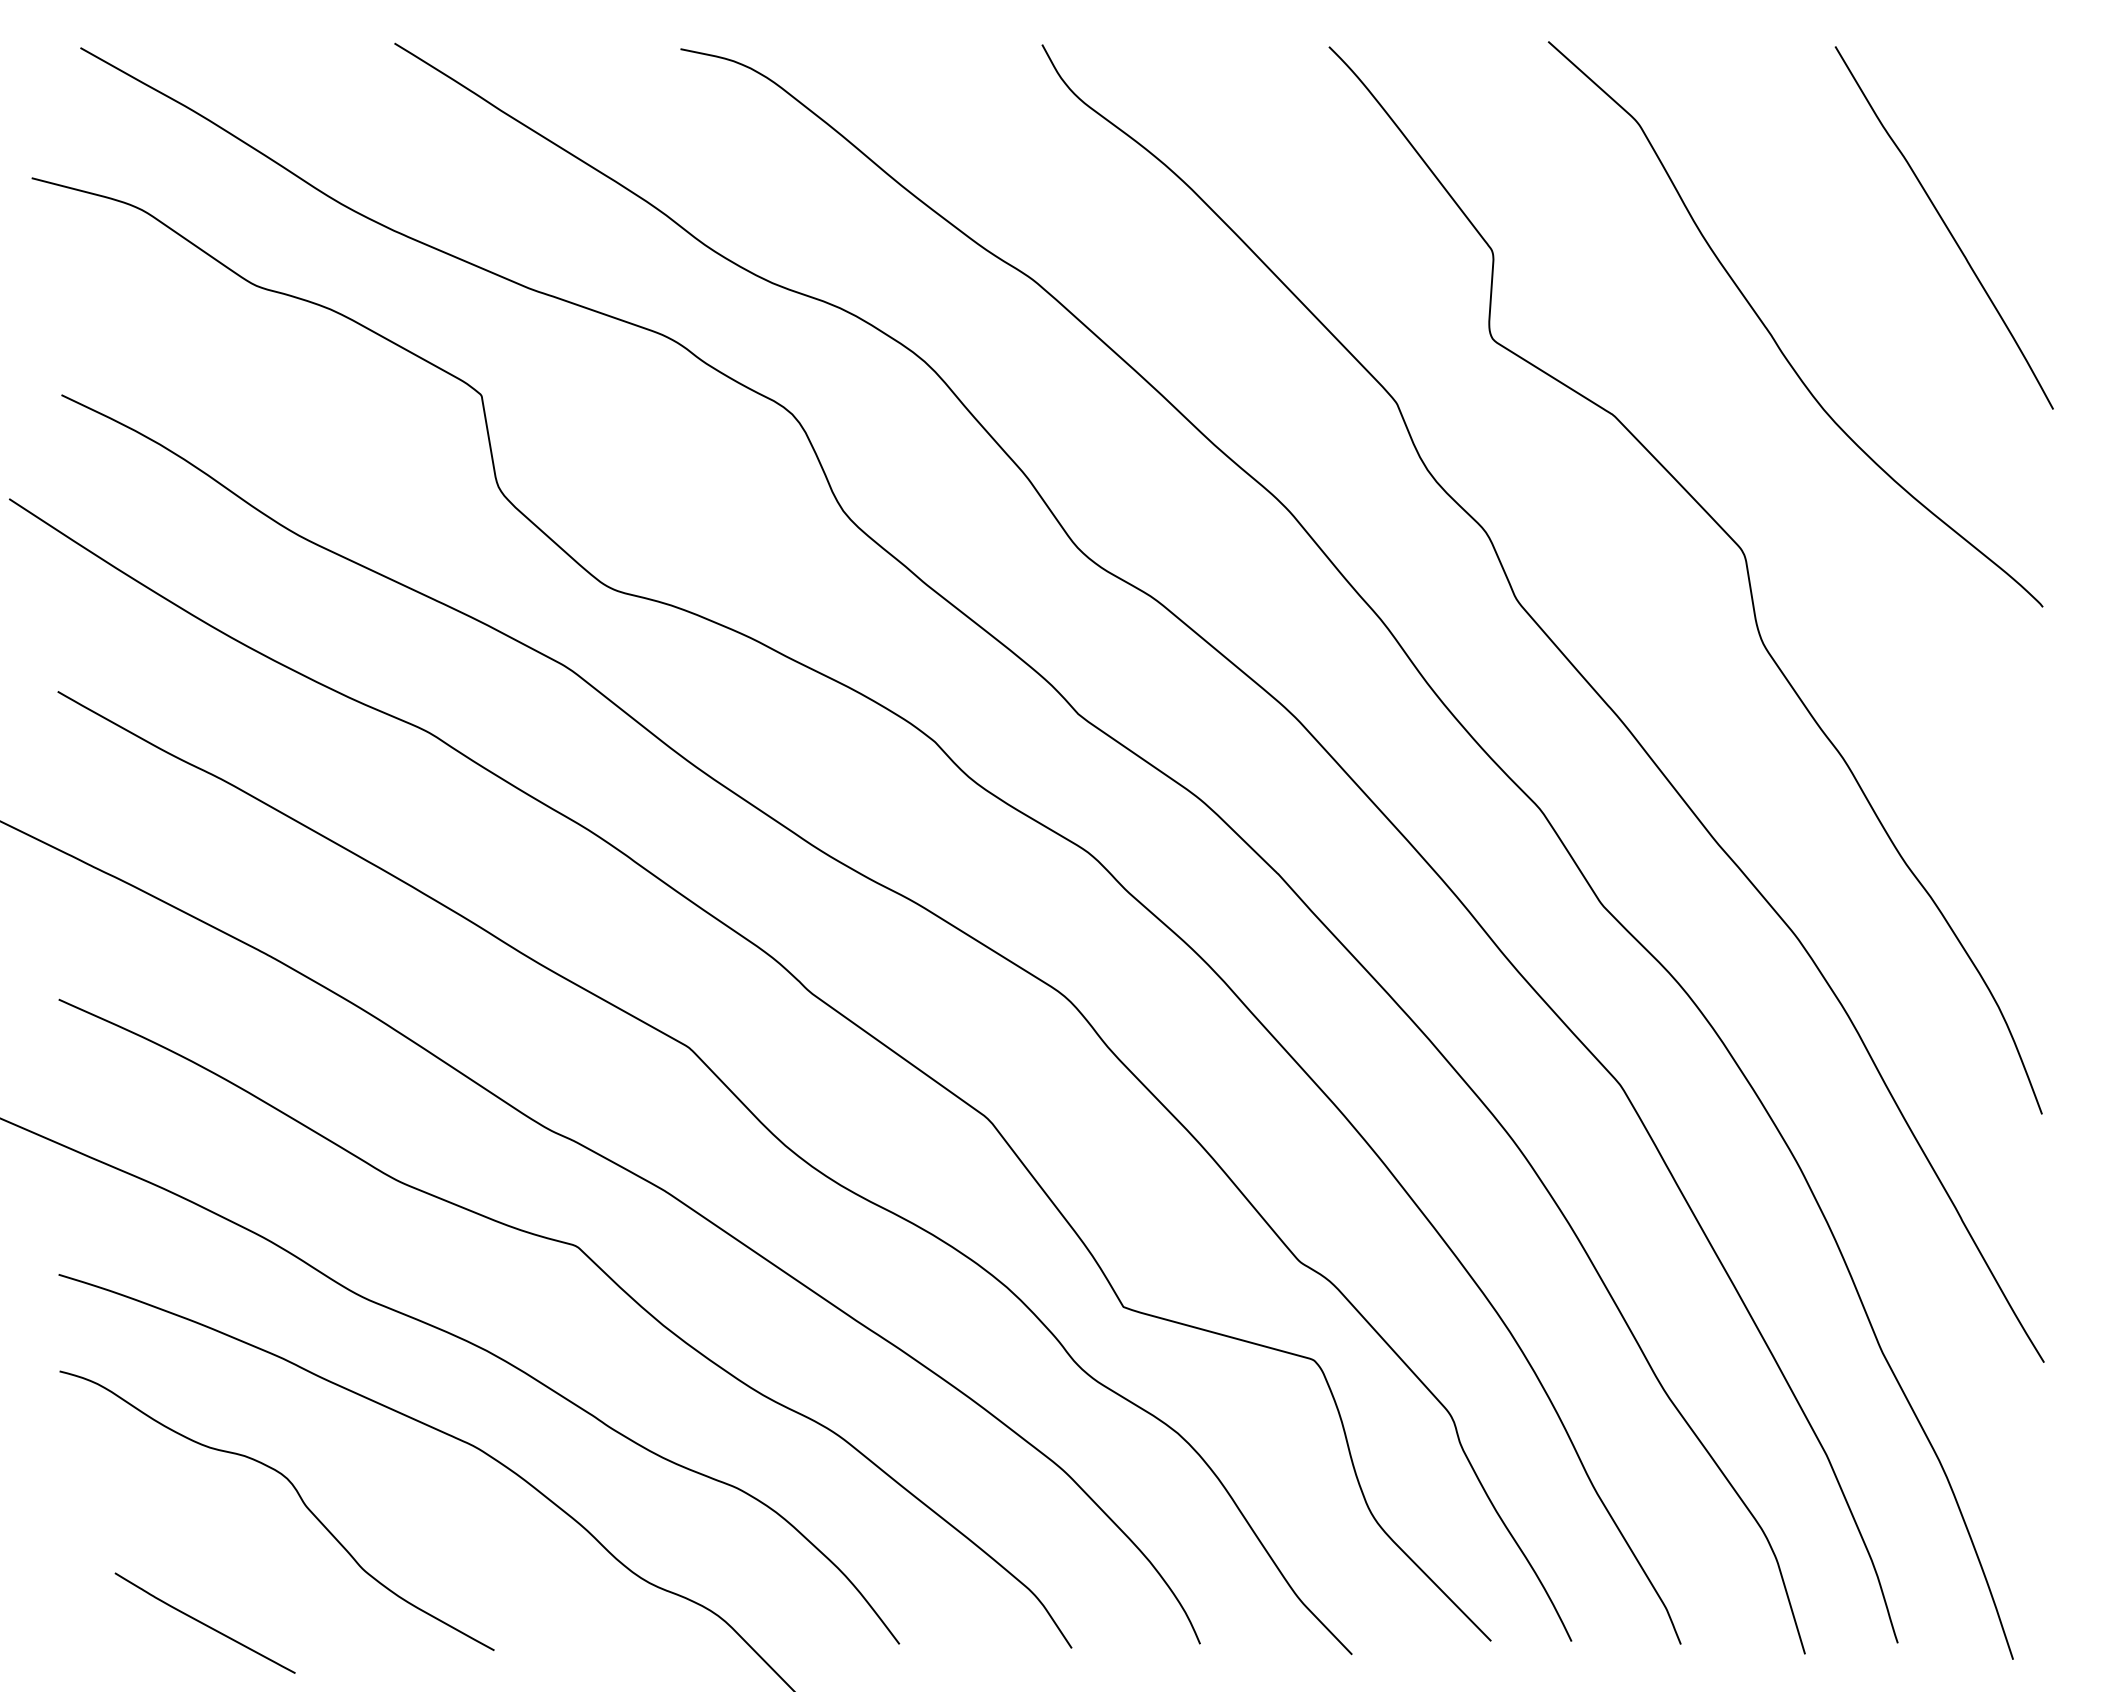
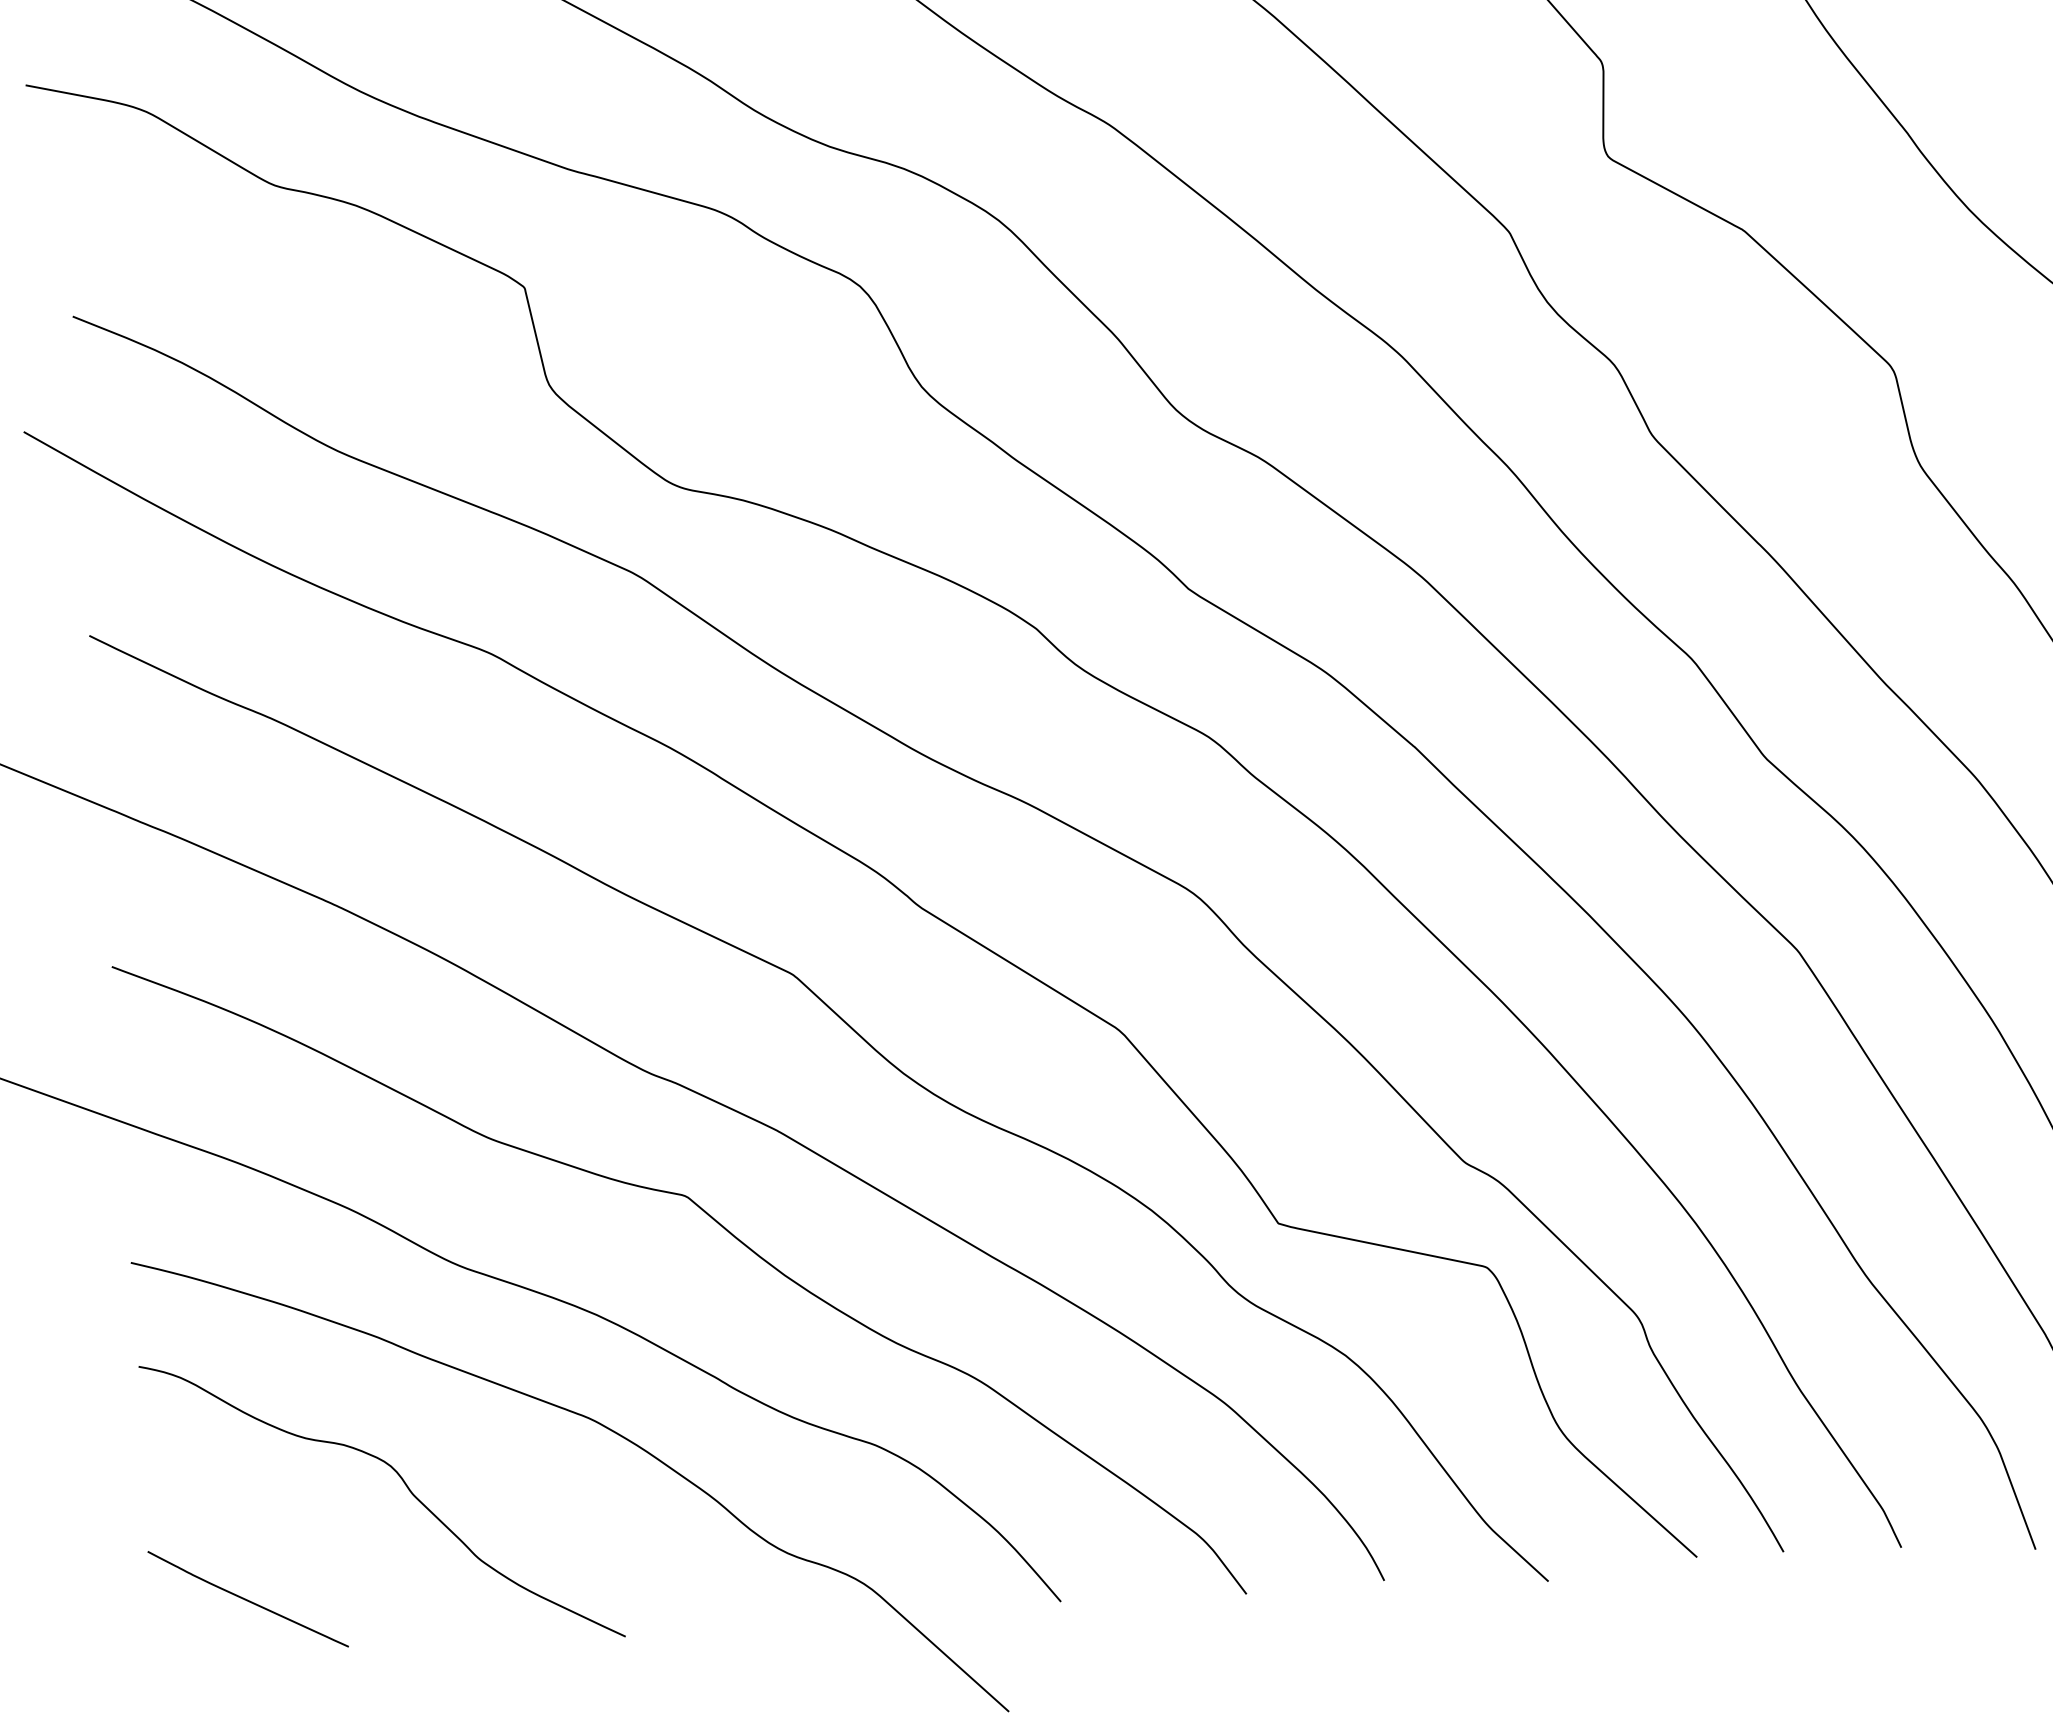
curve: (203, 1622) -> (246, 1598), moved

